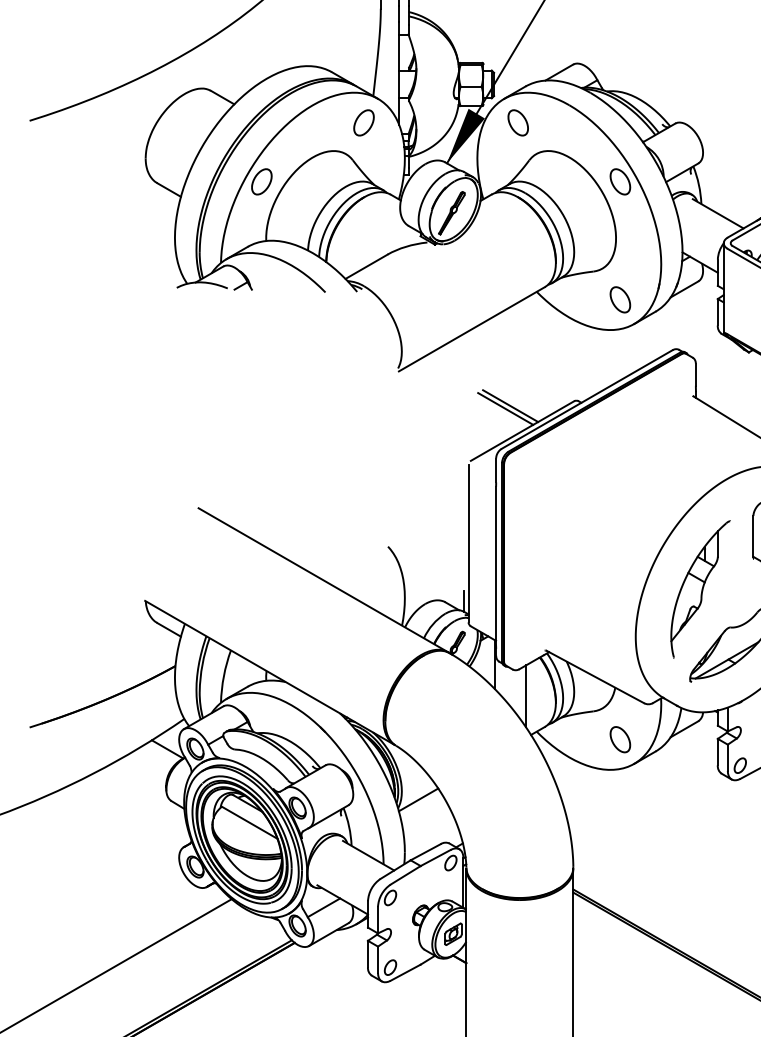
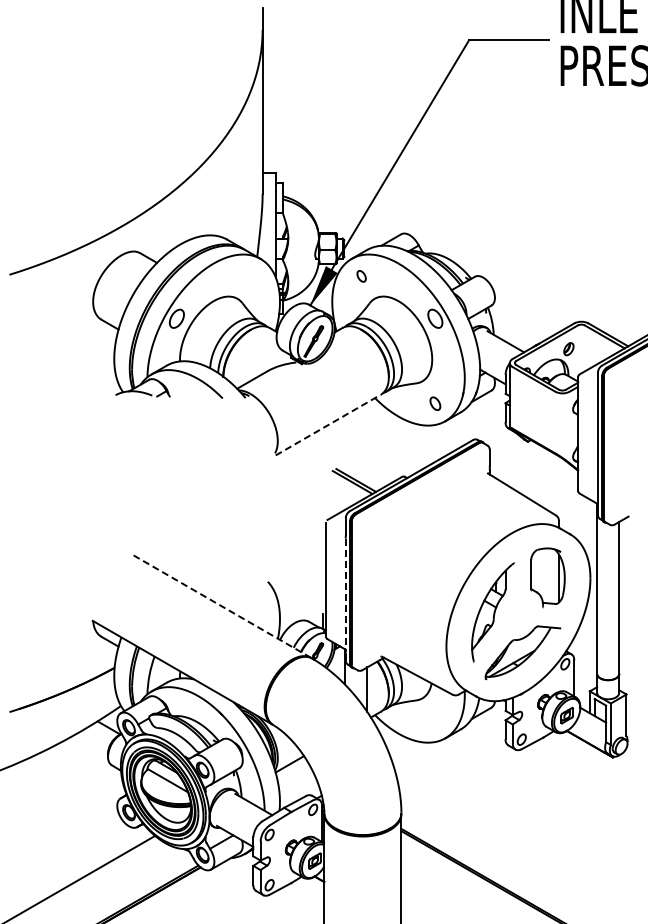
part: (363, 123) -> (250, 276), removed
part: (517, 123) -> (361, 276), size x0.6
part: (620, 299) -> (435, 403), size x0.7
line: (472, 329) -> (328, 425), solid -> dashed
line: (495, 565) -> (345, 595), solid -> dashed
line: (323, 579) -> (221, 605), solid -> dashed
part: (620, 739) -> (435, 720), removed

